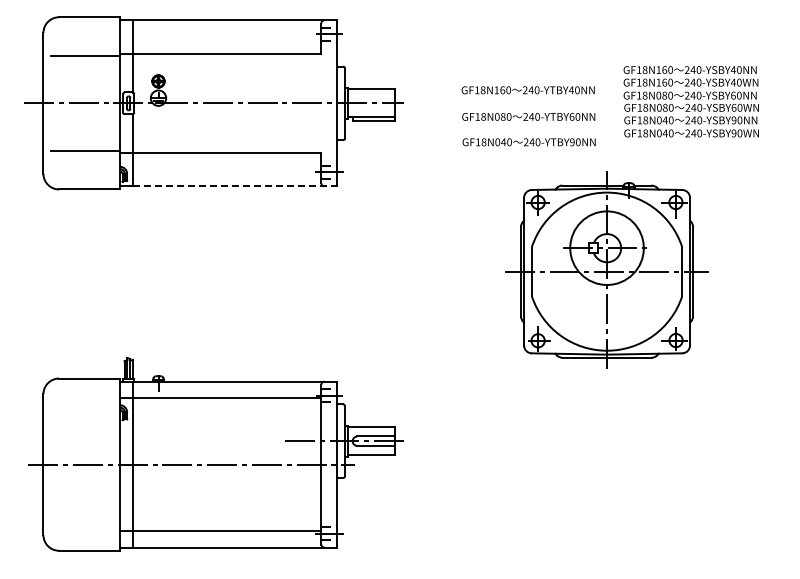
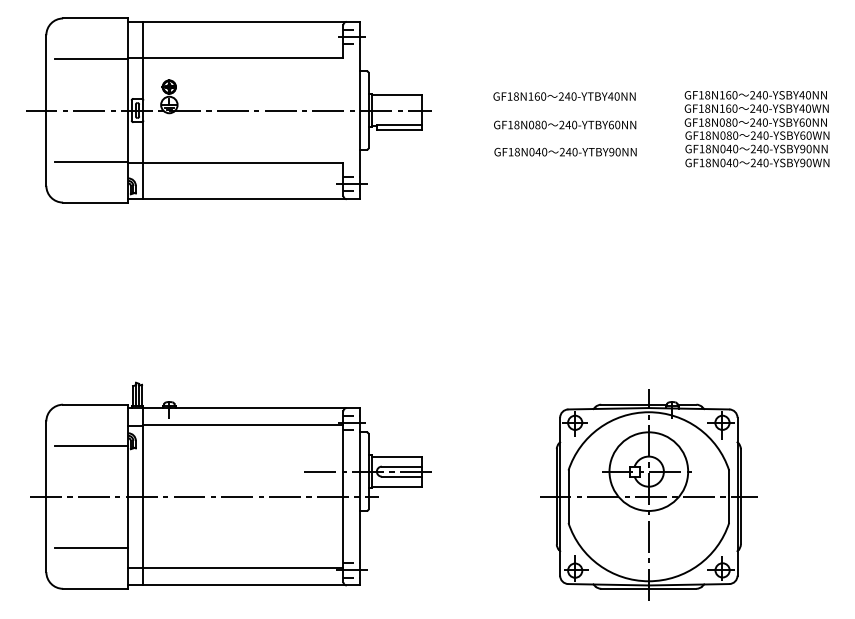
text: (690, 101) -> (756, 128), moved
line: (235, 186) -> (251, 199), dashed -> solid
part: (606, 269) -> (648, 494), moved
line: (85, 416) -> (91, 445), added
line: (85, 512) -> (91, 547), added

